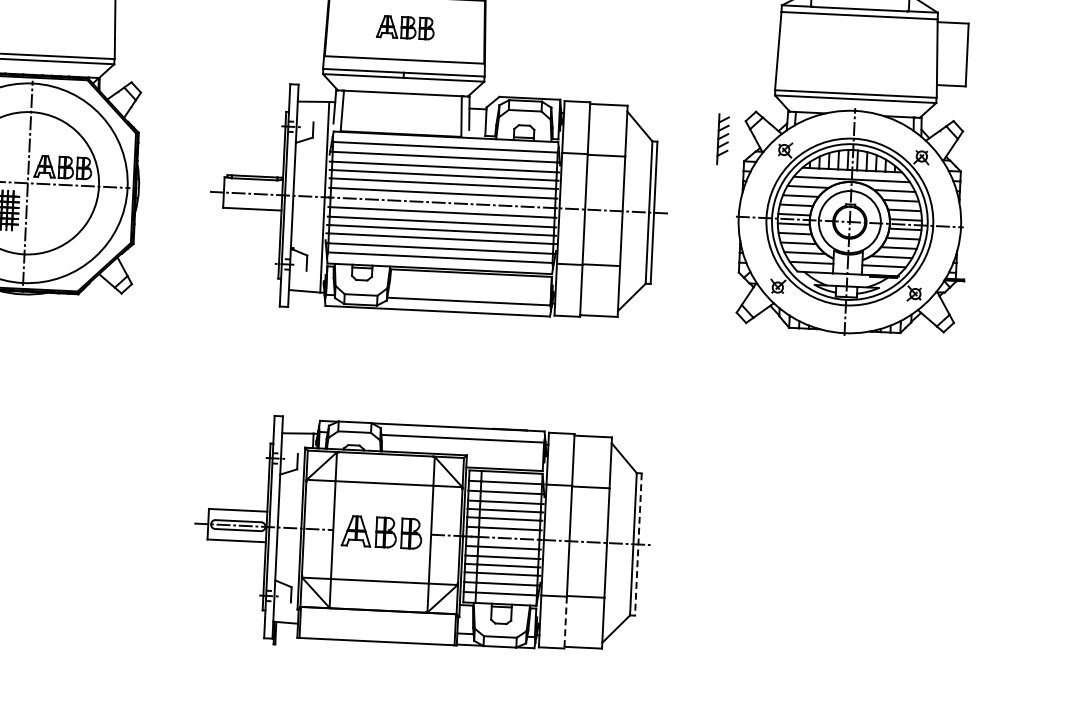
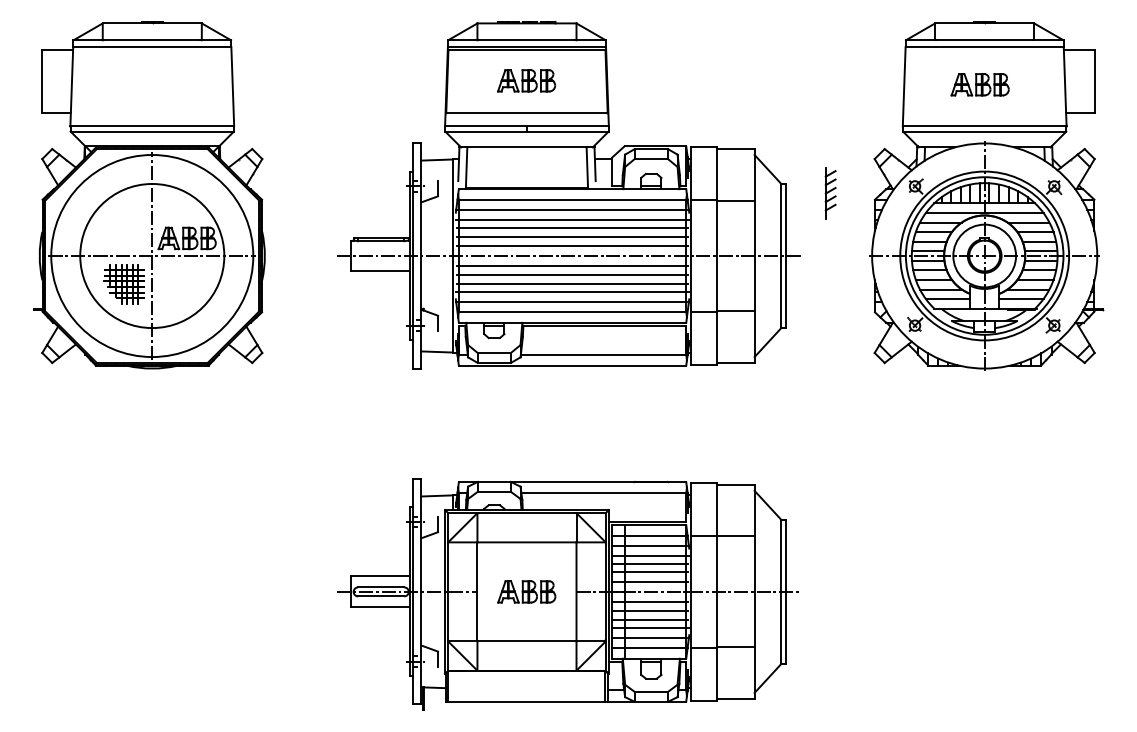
part: (852, 52) -> (979, 84), added
part: (722, 139) -> (830, 193), moved
part: (381, 532) -> (526, 591), size x0.71
line: (638, 545) -> (786, 592), dashed -> solid
line: (565, 622) -> (716, 674), dashed -> solid

